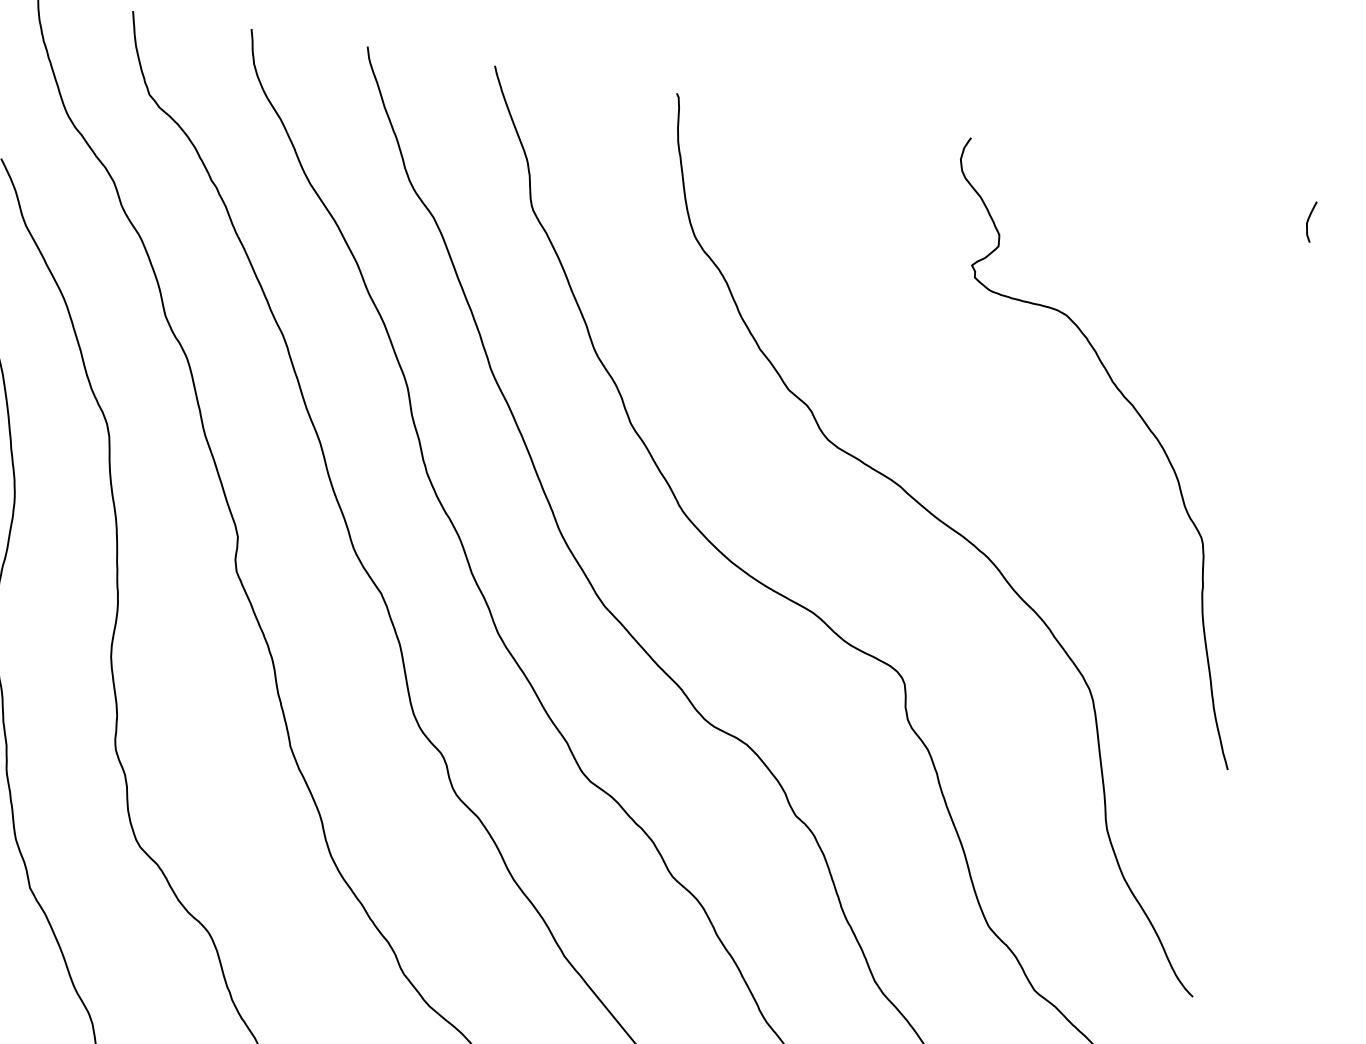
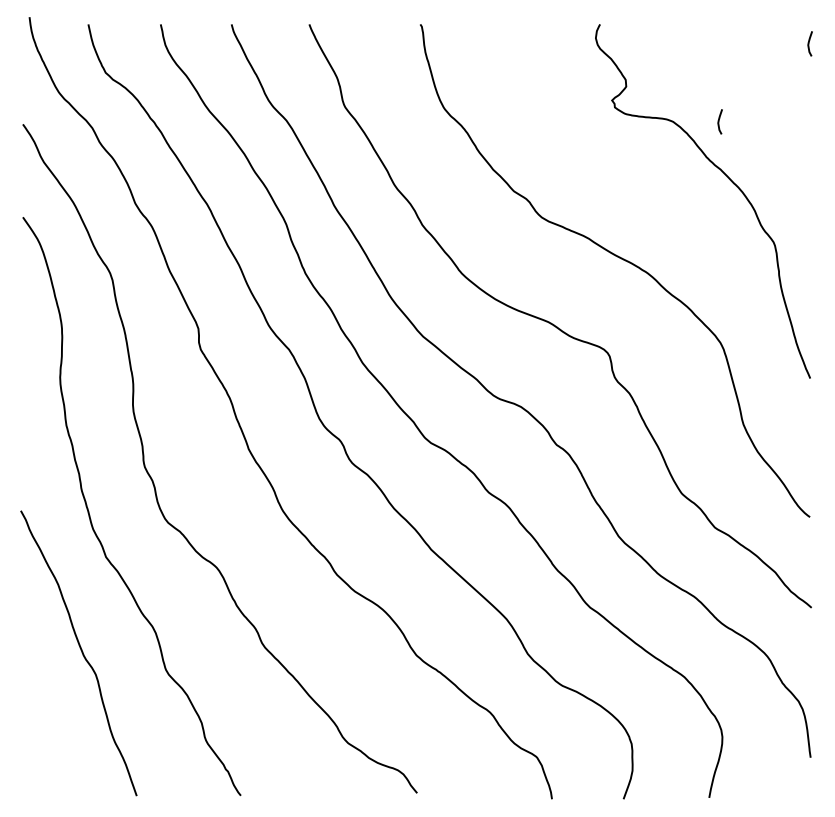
curve: (1142, 326) -> (719, 121), added

